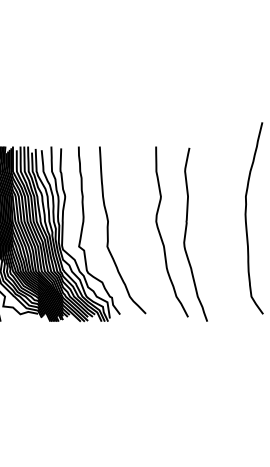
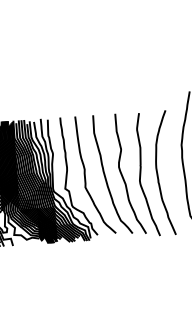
curve: (136, 230) -> (105, 174), added
curve: (210, 234) -> (158, 173), added

